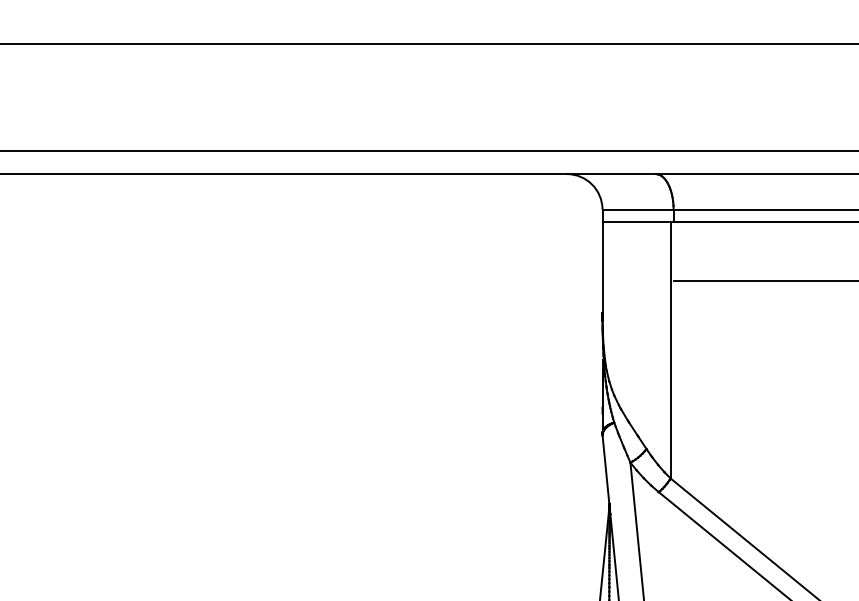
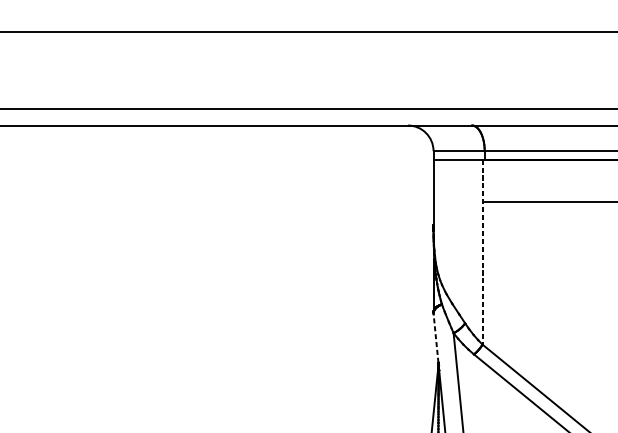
line: (670, 350) -> (482, 252), solid -> dashed
line: (605, 469) -> (435, 338), solid -> dashed

